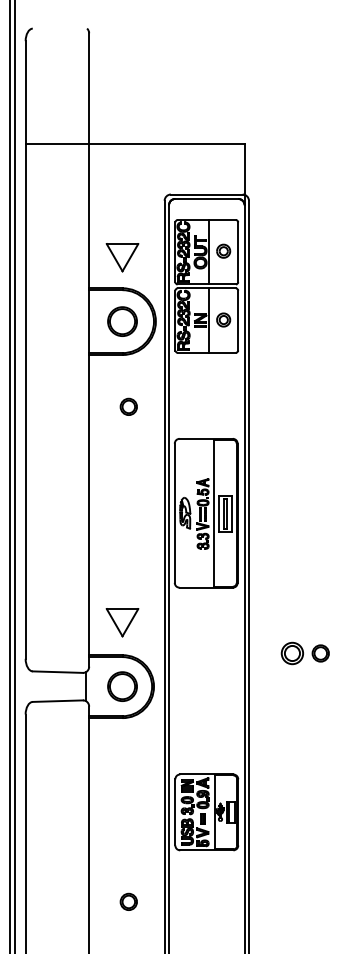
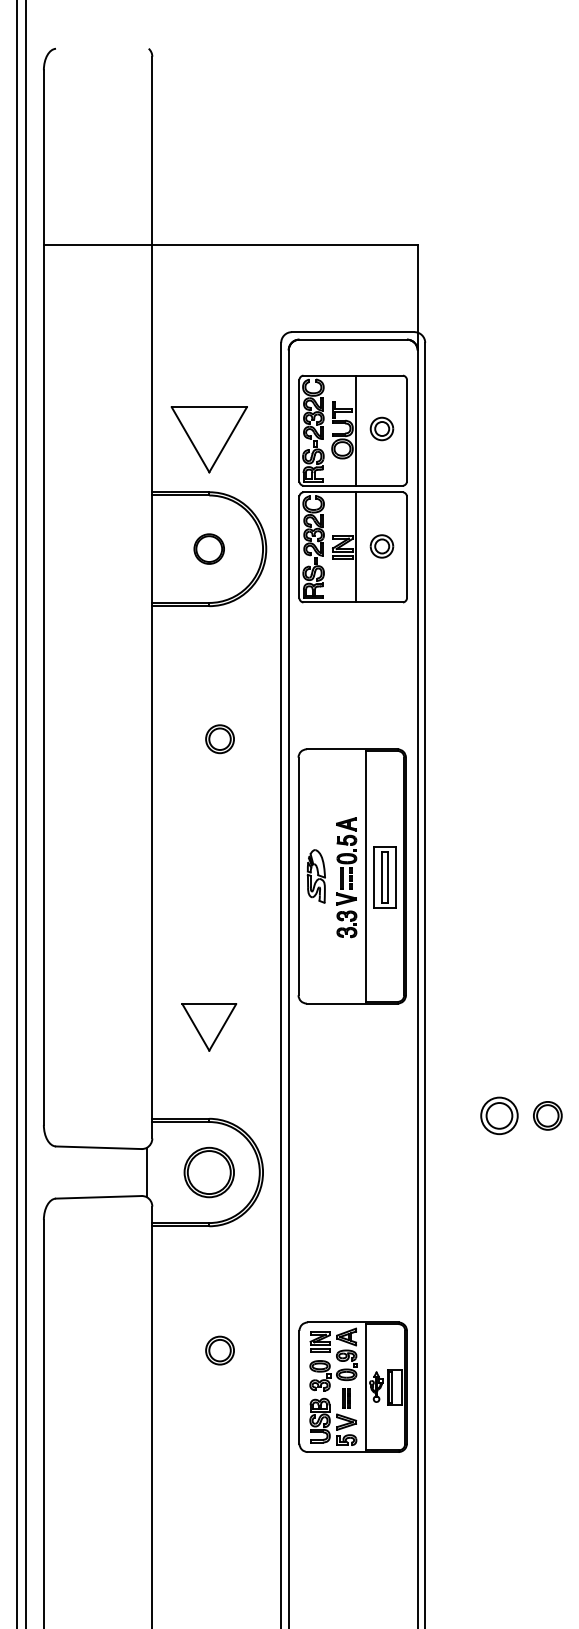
part: (122, 257) -> (209, 439), size x1.4
part: (122, 321) -> (209, 548), size x0.6
part: (128, 406) -> (219, 738), moved
part: (122, 622) -> (209, 1027), moved
part: (128, 901) -> (219, 1349), moved

